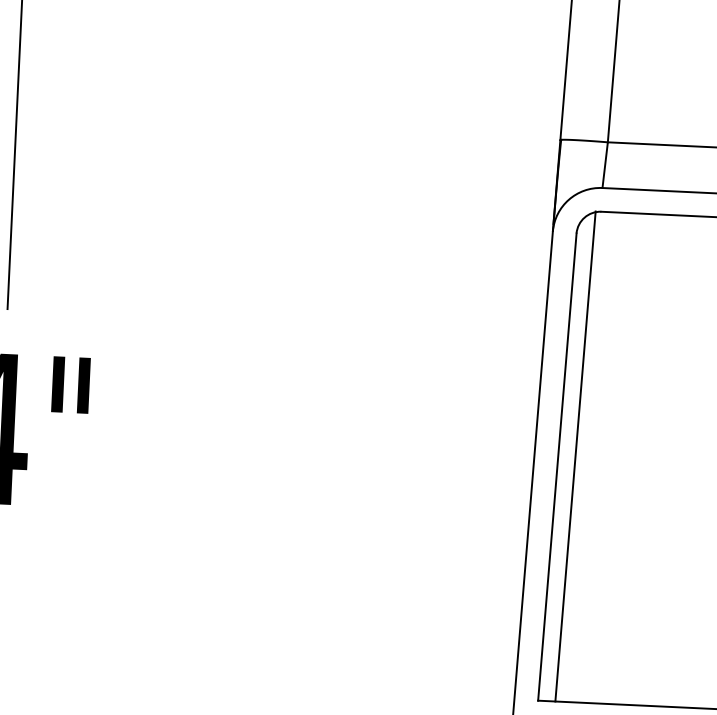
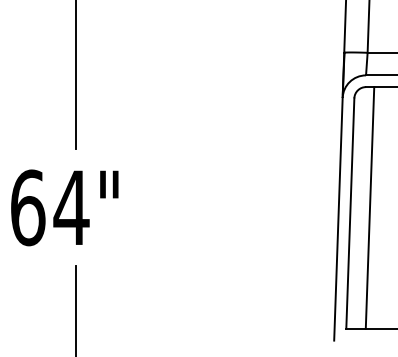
line: (574, 455) -> (369, 207), moved

